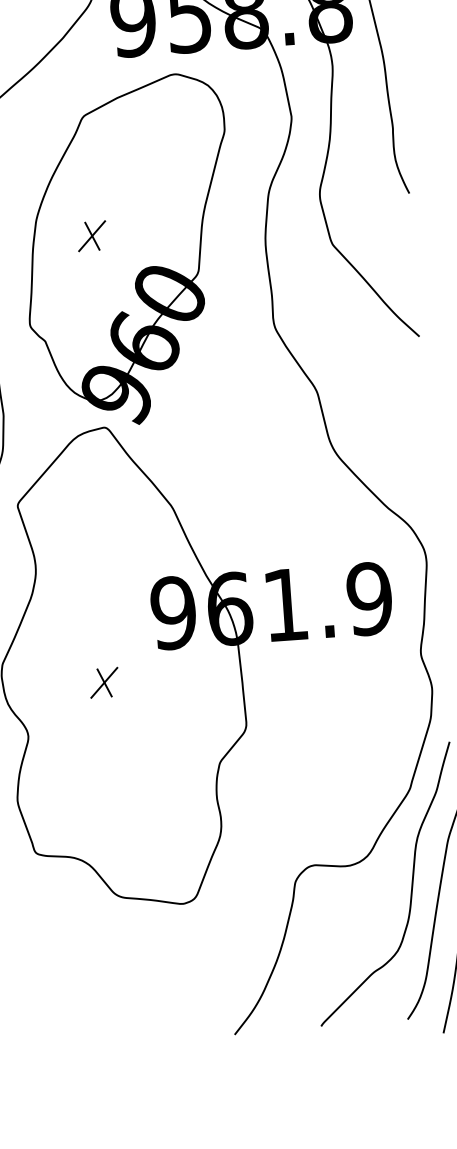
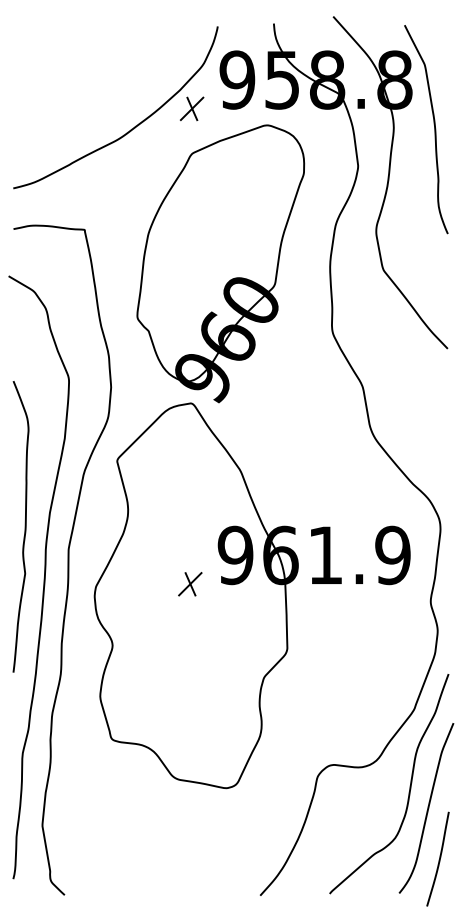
part: (92, 235) -> (192, 108), moved
part: (104, 683) -> (190, 584), moved

